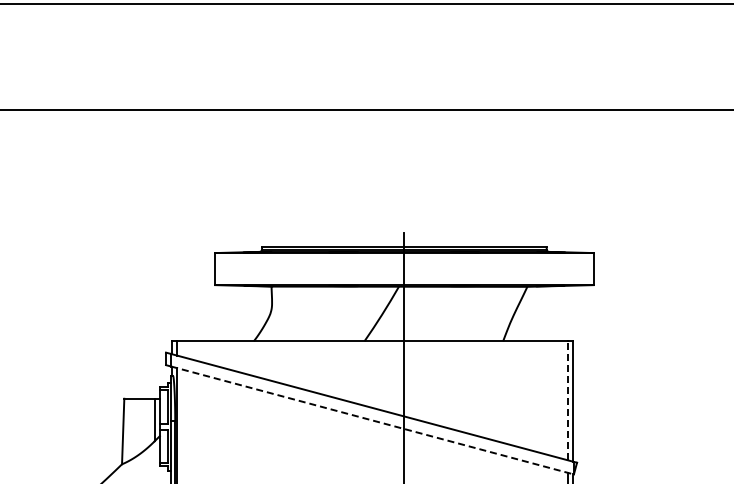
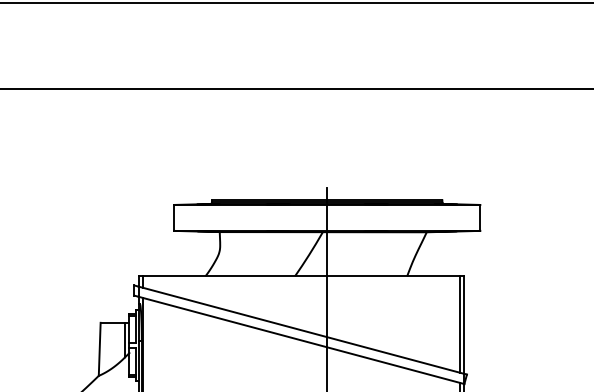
line: (568, 400) -> (460, 324), dashed -> solid
line: (373, 420) -> (302, 340), dashed -> solid

